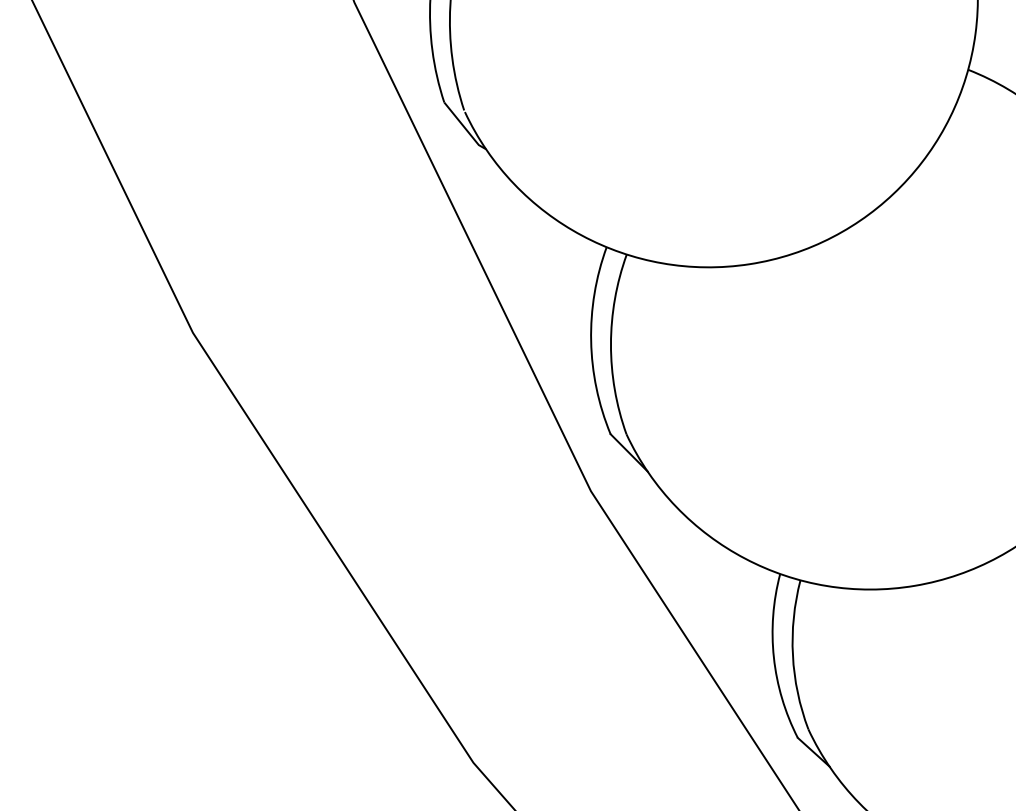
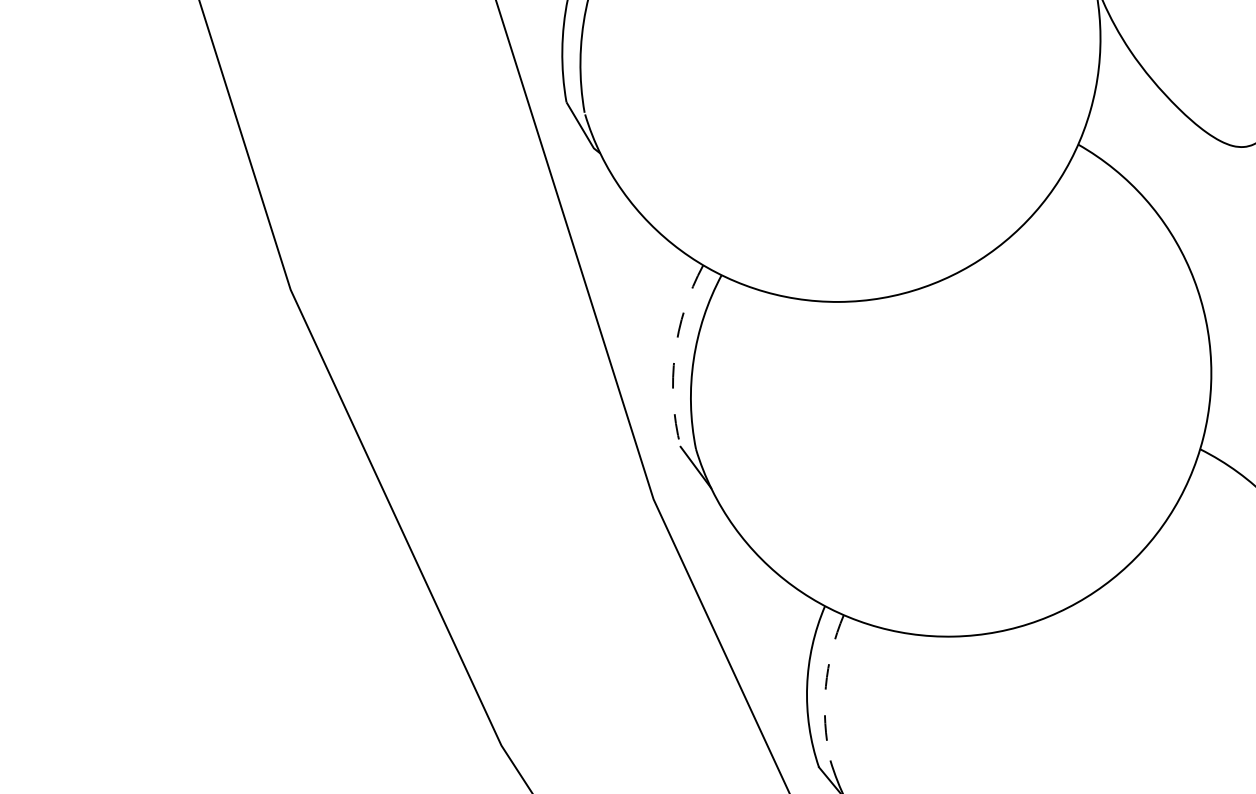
arc: (590, 340) -> (674, 353), solid -> dashed
arc: (792, 655) -> (825, 686), solid -> dashed

